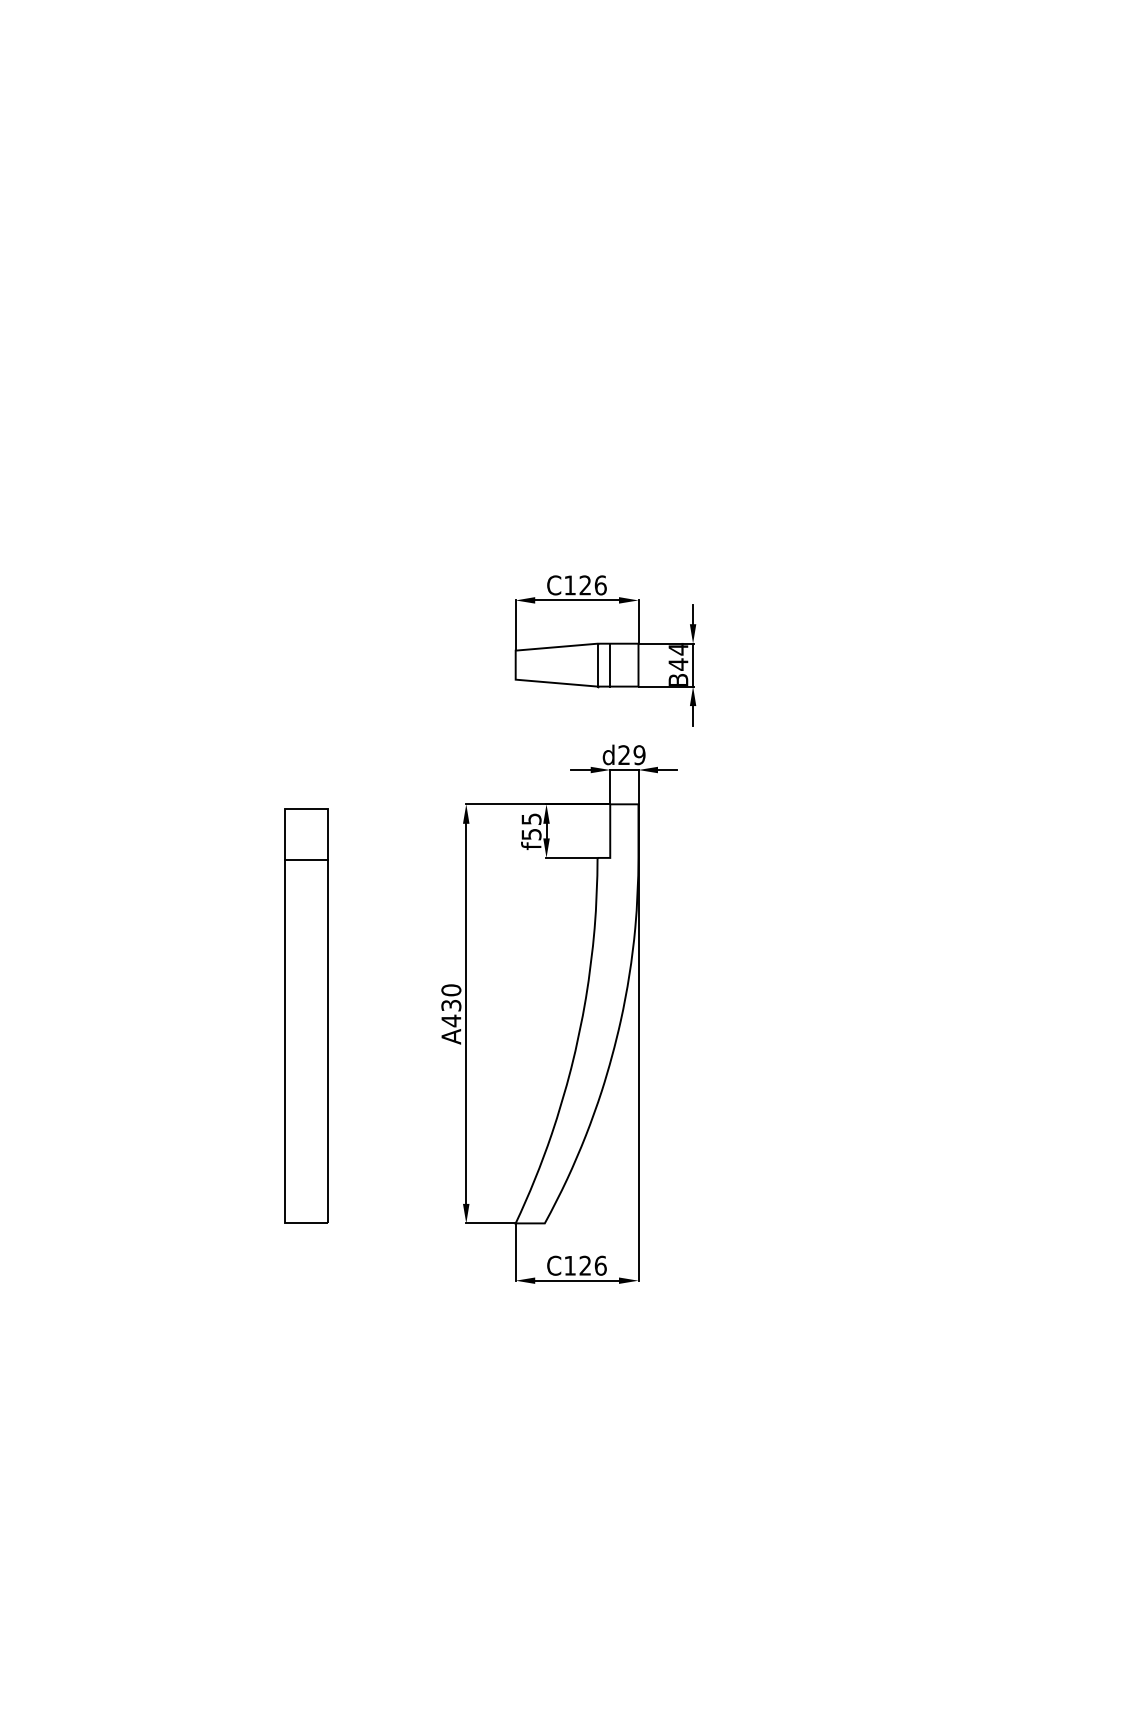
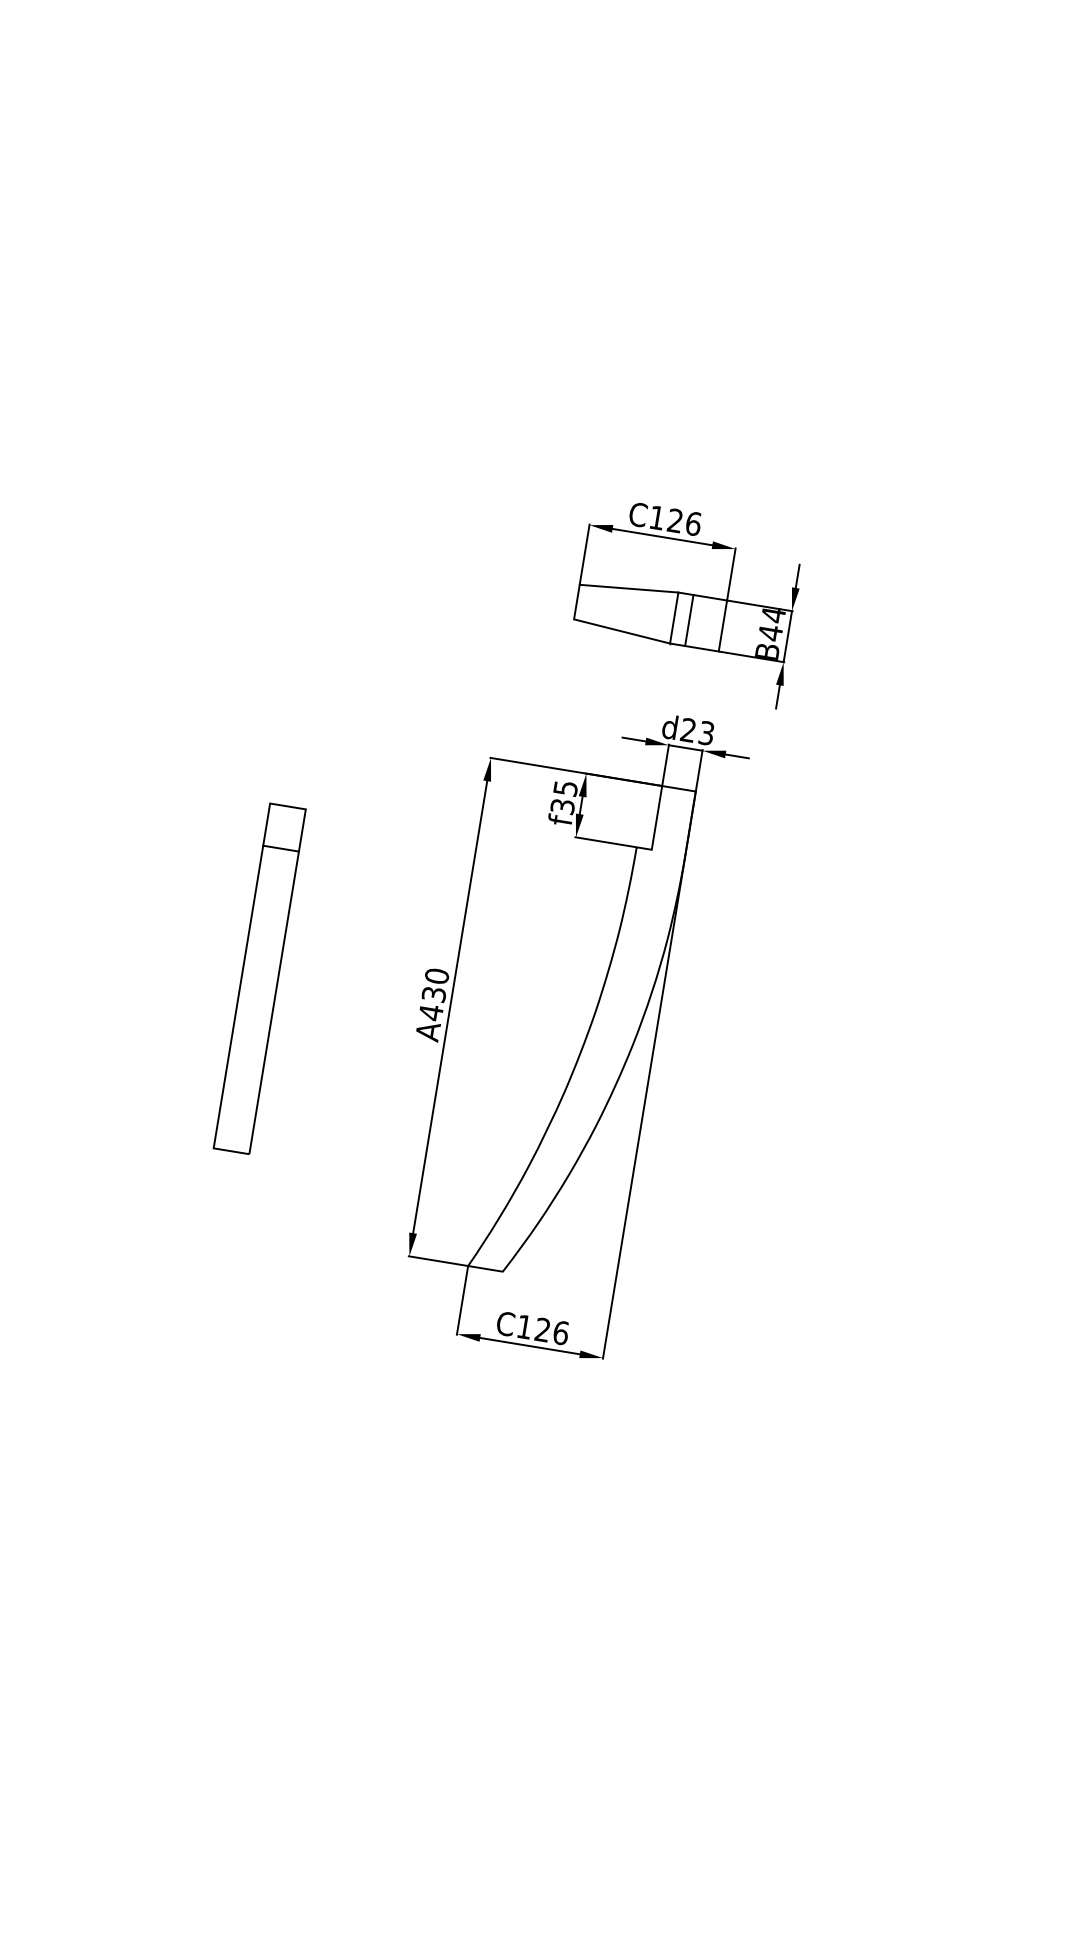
text: (639, 754) -> (706, 732), d29 -> d23
text: (530, 833) -> (561, 805), f55 -> f35
part: (306, 1015) -> (259, 978), size x0.7

